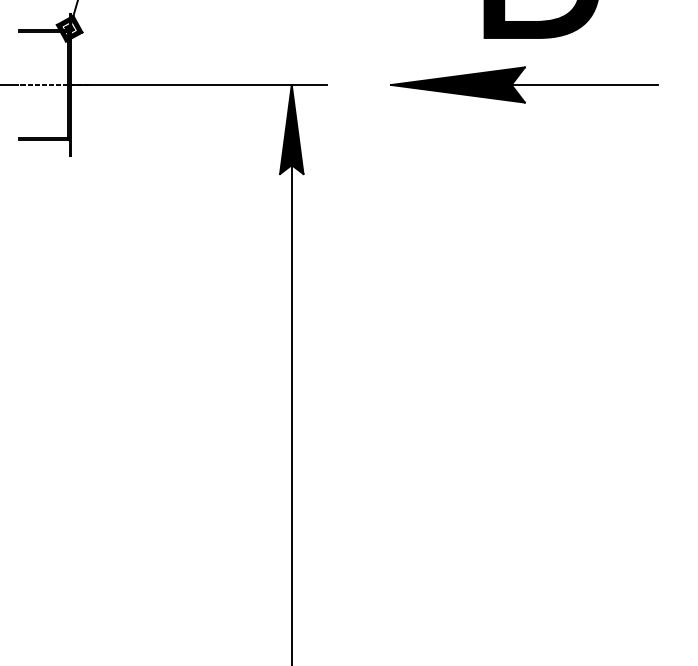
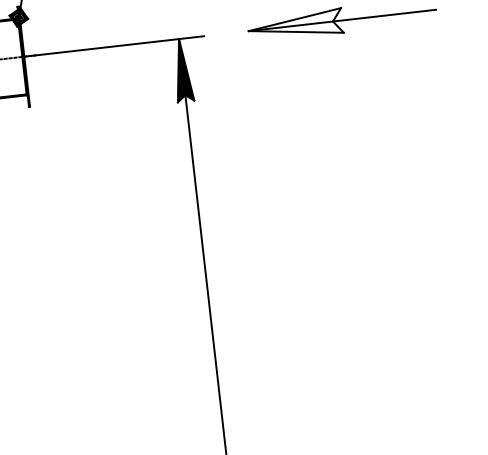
fill: (457, 84) -> (295, 25), removed

